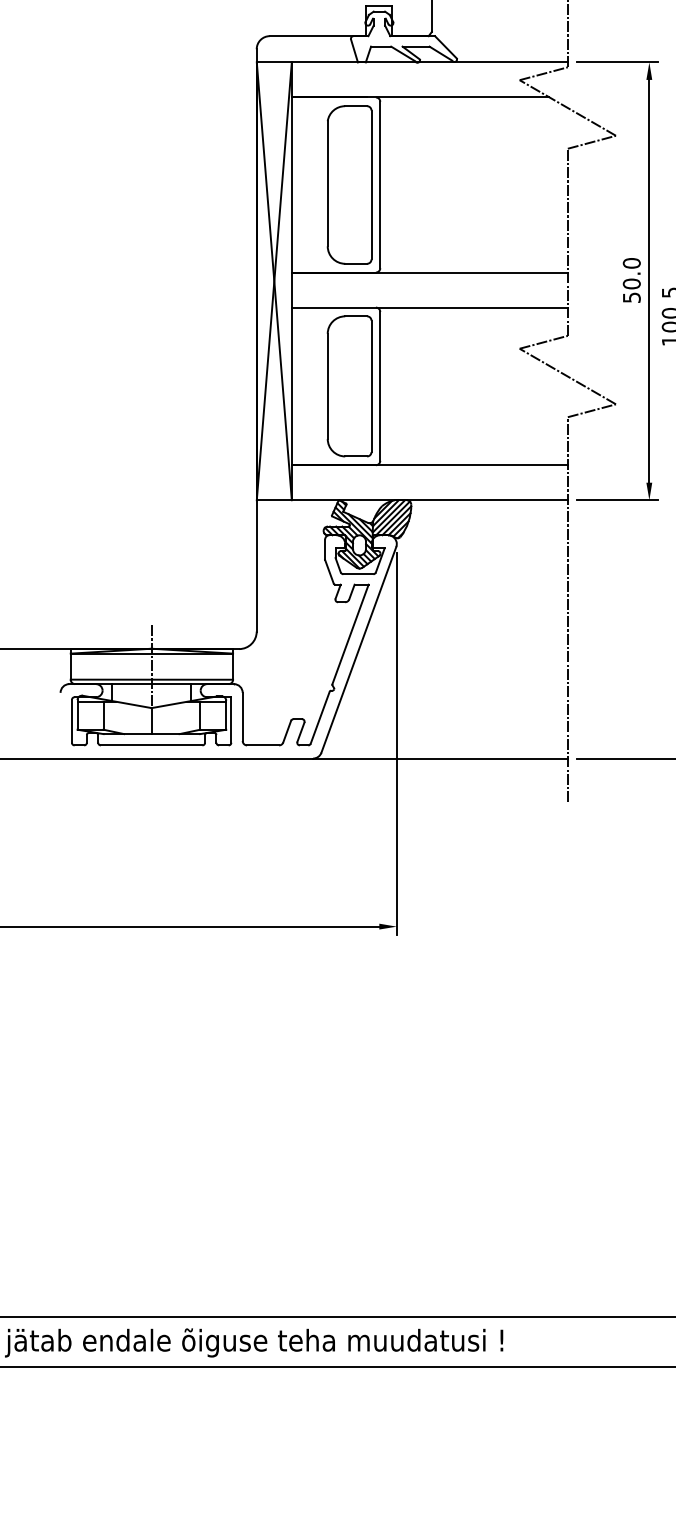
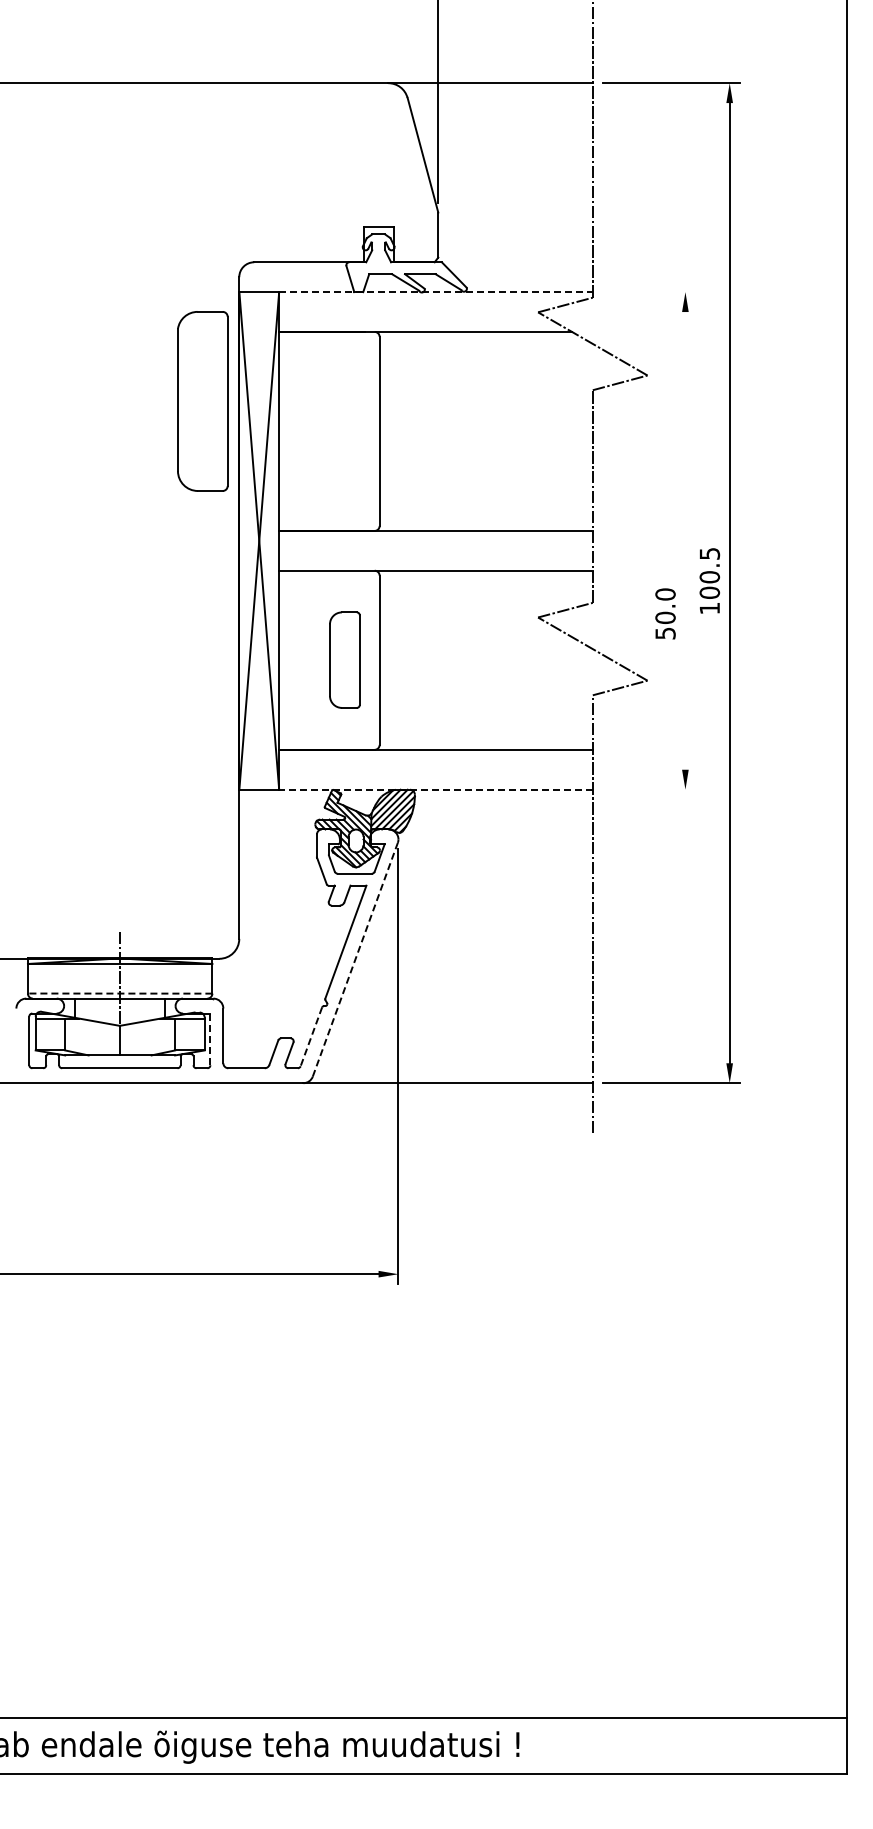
line: (429, 62) -> (435, 292), solid -> dashed
line: (616, 62) -> (648, 292), removed
part: (349, 185) -> (202, 401), moved
text: (631, 280) -> (665, 613), moved
line: (649, 280) -> (685, 540), removed
part: (349, 385) -> (344, 659), size x0.6
line: (429, 500) -> (435, 789), solid -> dashed
line: (616, 500) -> (648, 789), removed
line: (359, 649) -> (355, 959), solid -> dashed
line: (151, 679) -> (119, 993), solid -> dashed
line: (320, 718) -> (311, 1037), solid -> dashed
line: (231, 720) -> (210, 1039), solid -> dashed

